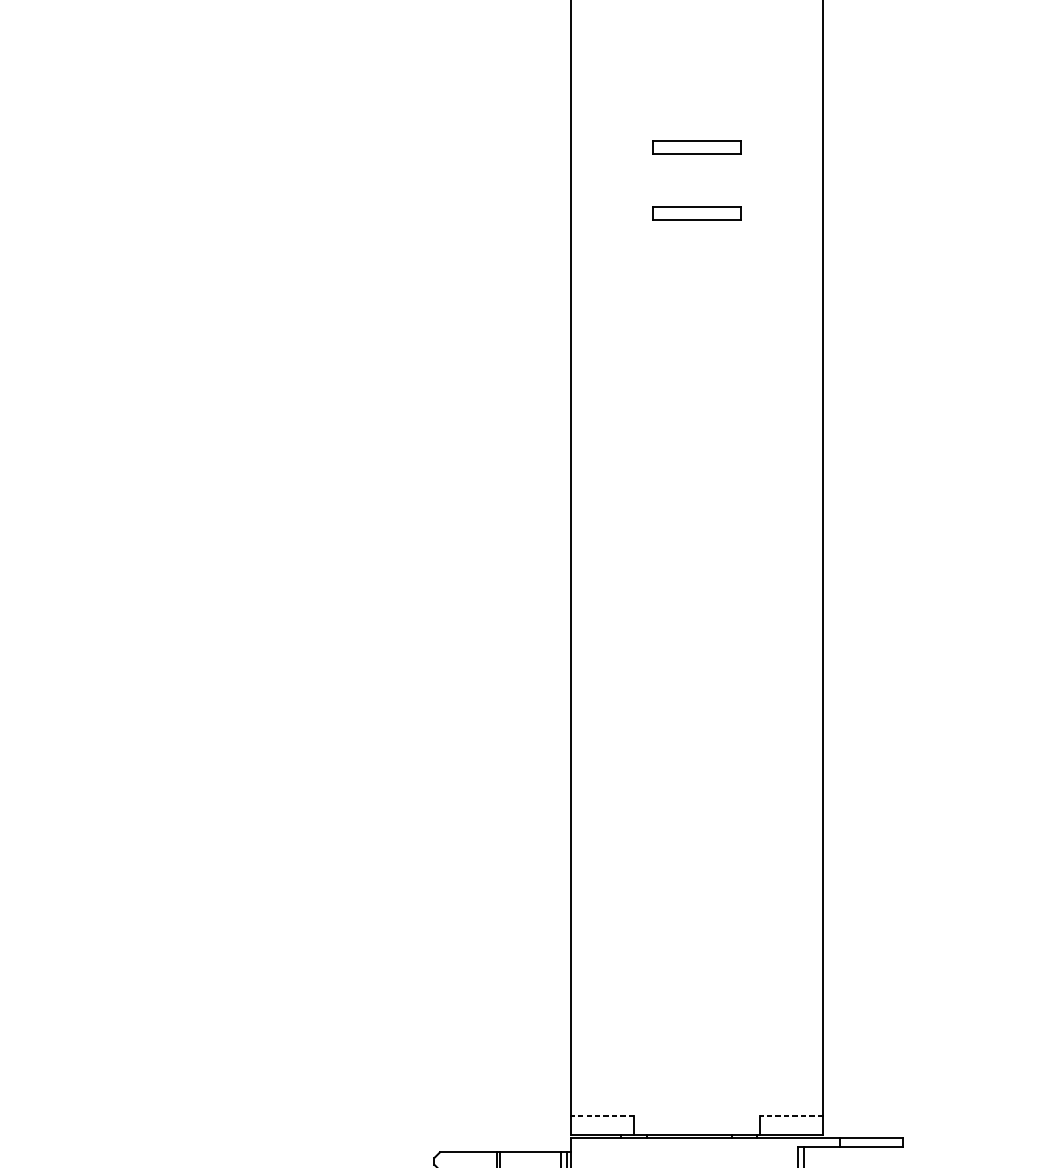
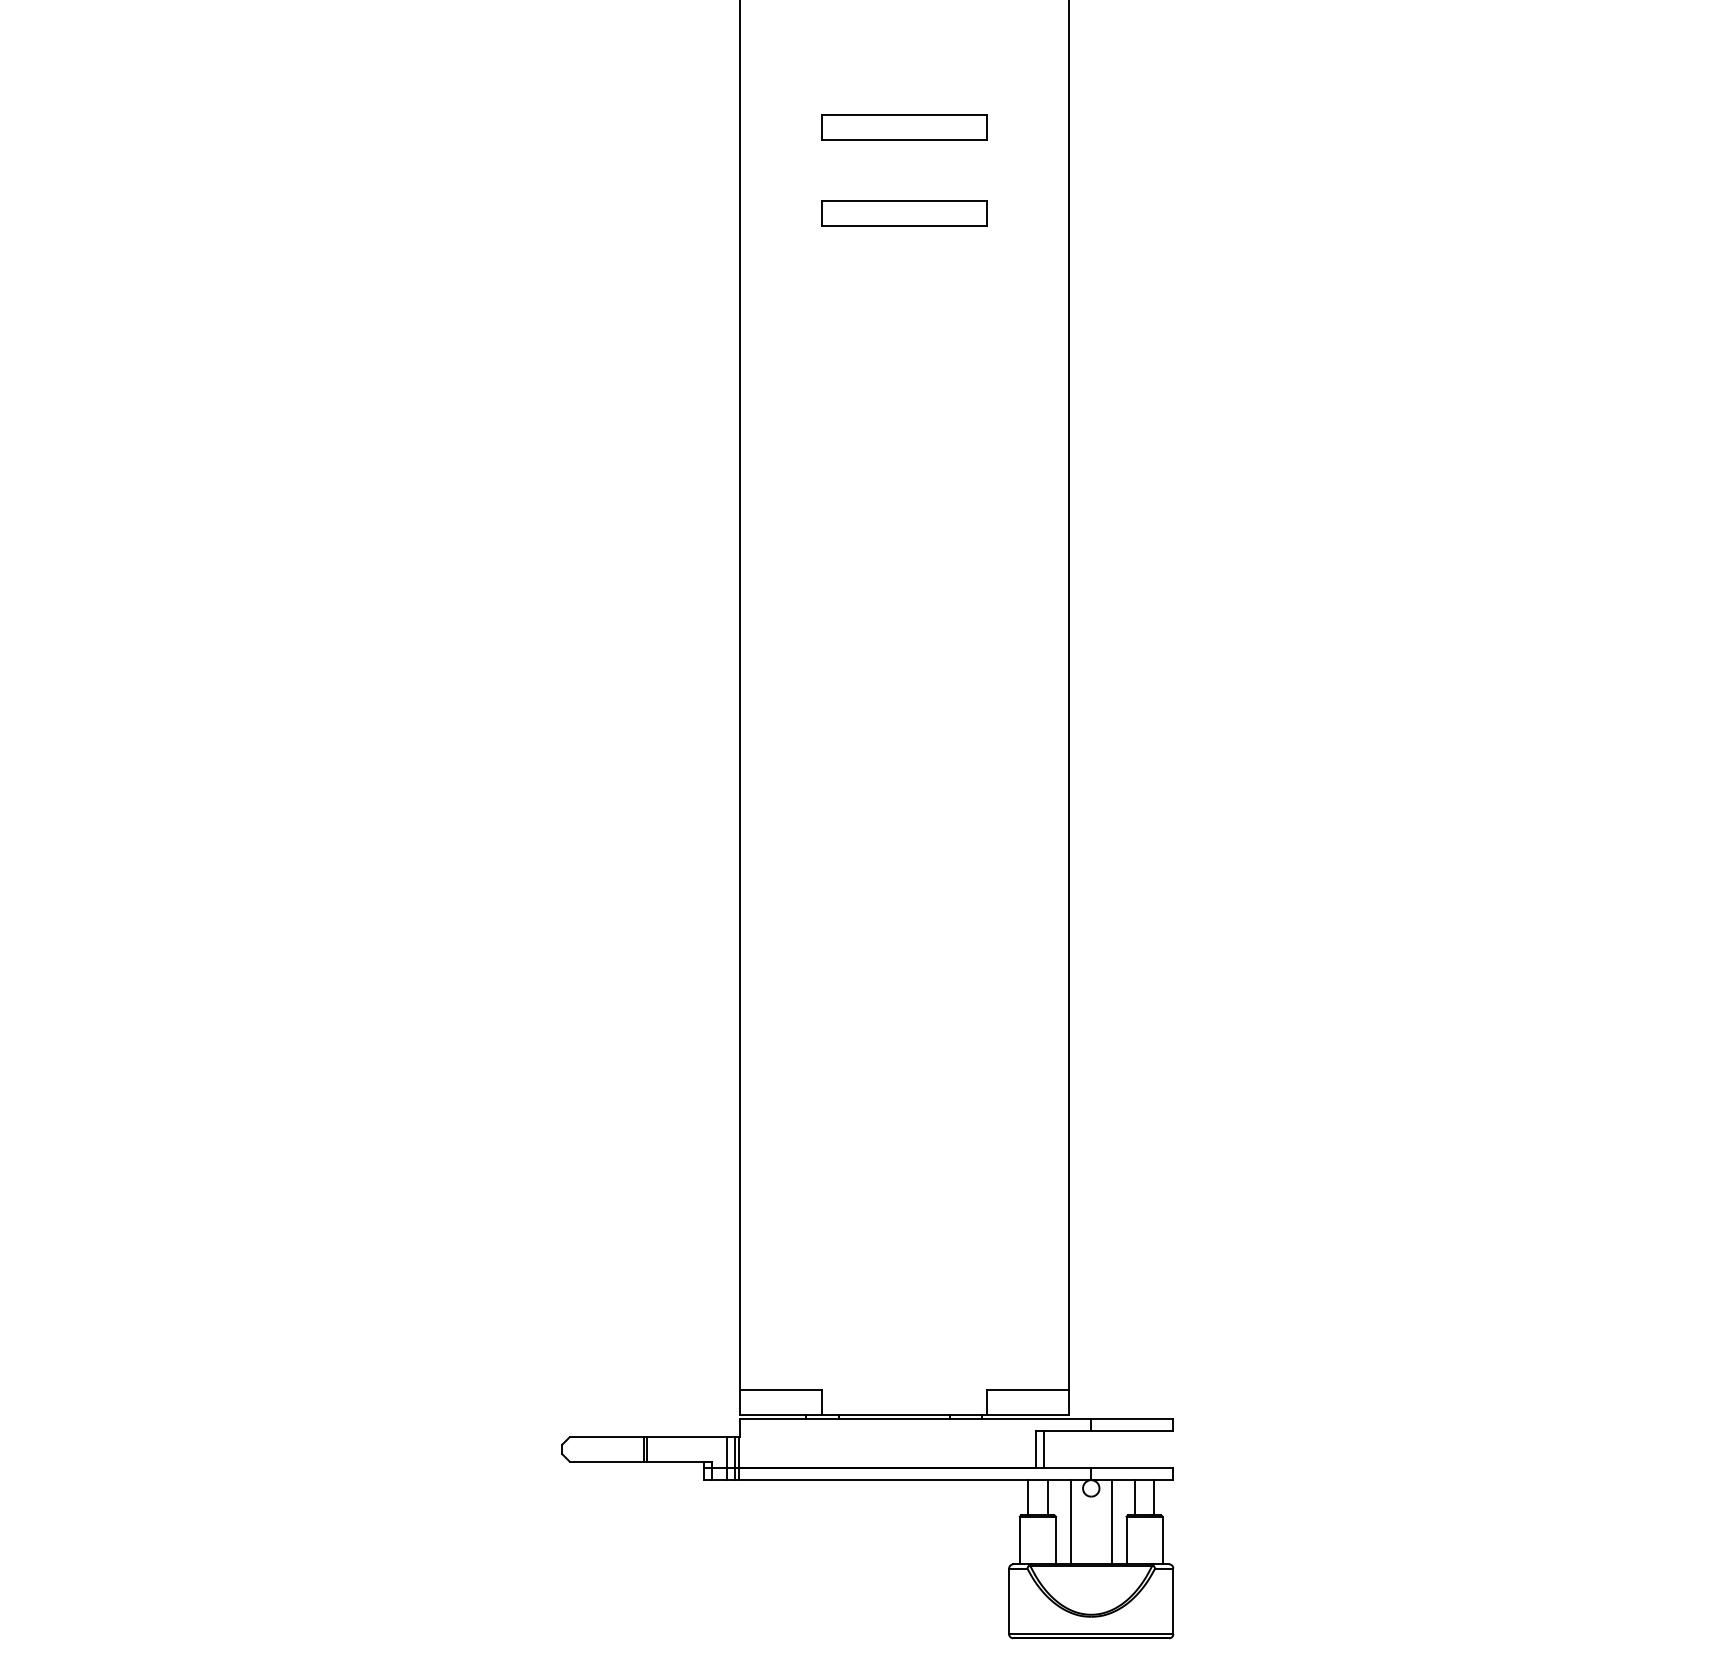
part: (697, 147) -> (904, 127), size x1.43
part: (697, 213) -> (904, 213), size x1.43
line: (601, 1115) -> (780, 1389), dashed -> solid
line: (791, 1115) -> (1027, 1389), dashed -> solid

